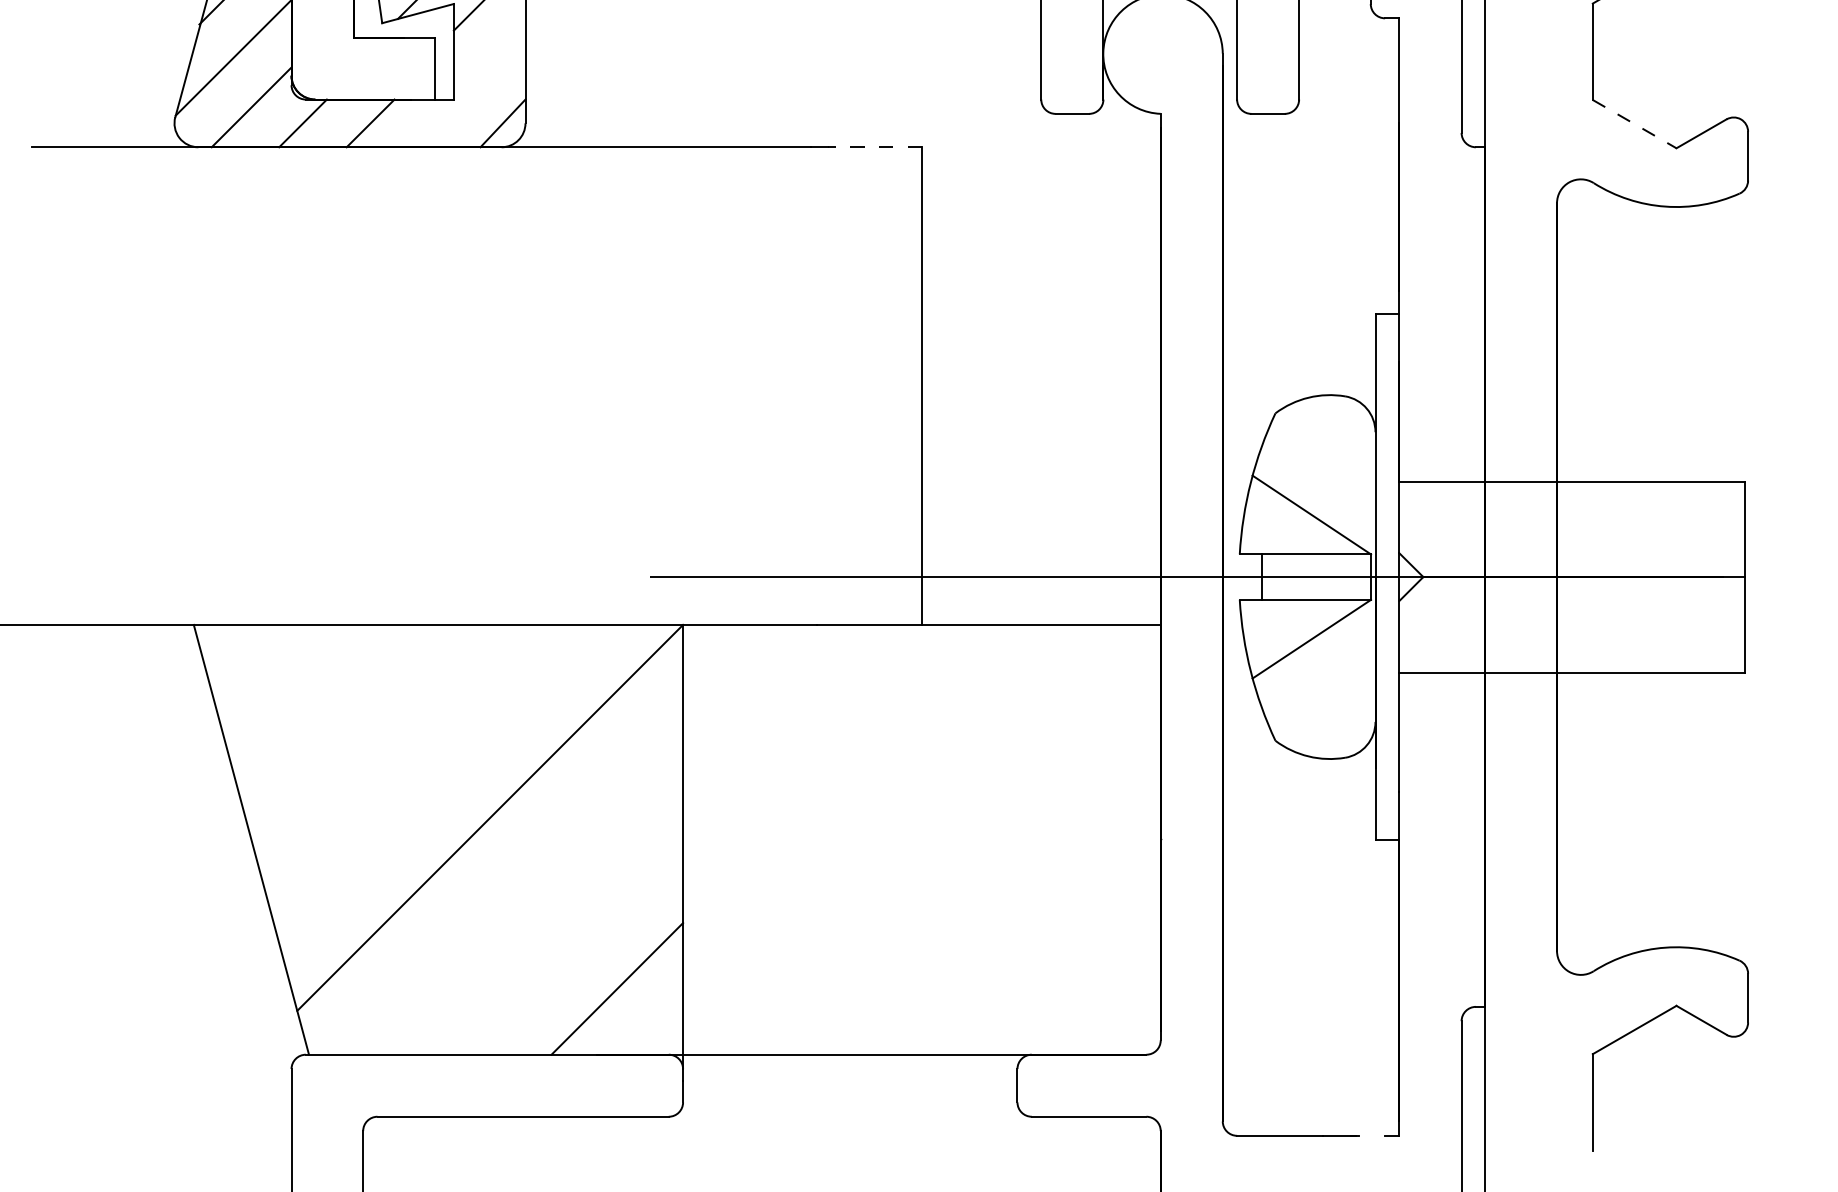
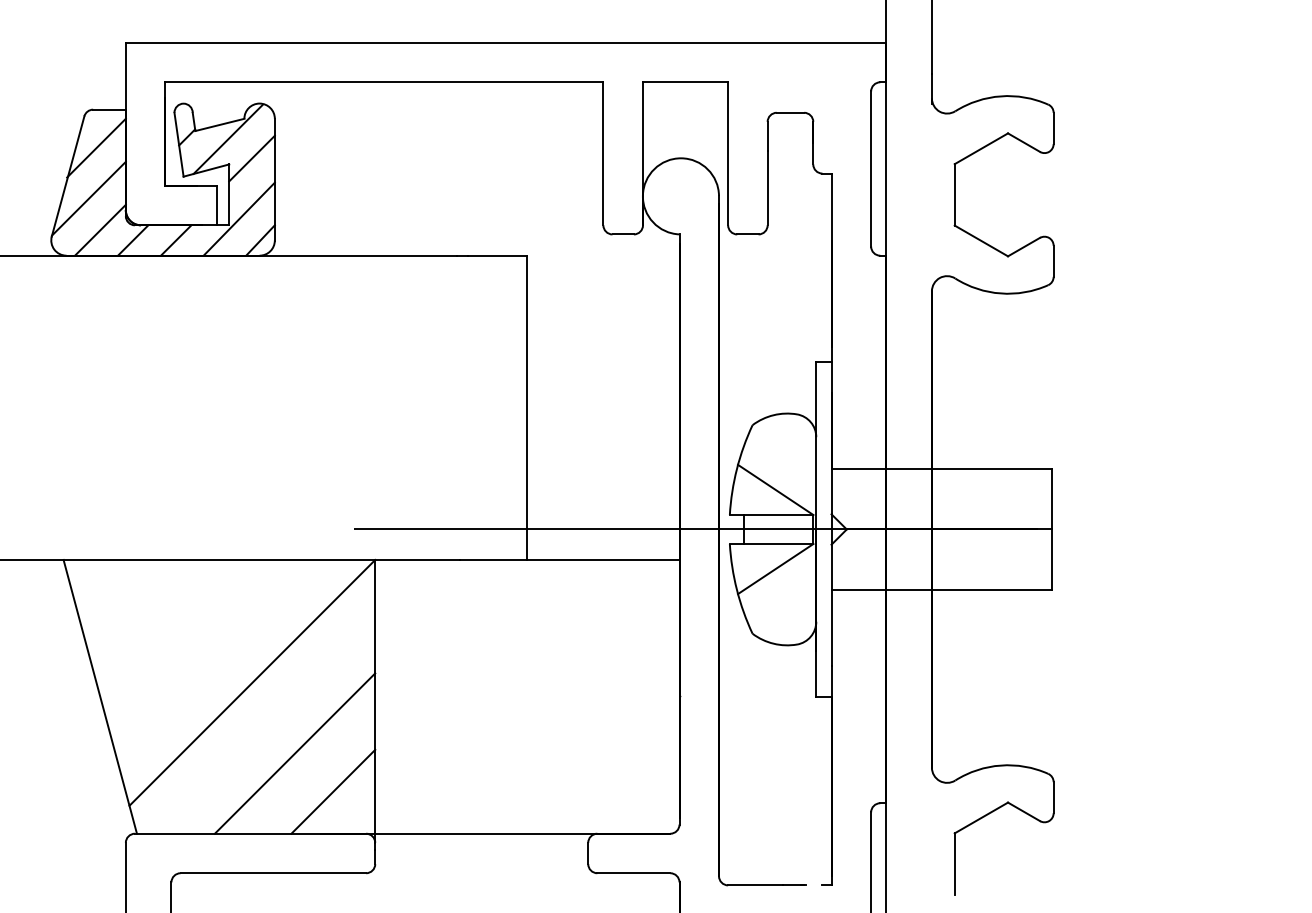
line: (468, 88) -> (238, 218), added
line: (1634, 123) -> (981, 240), dashed -> solid
line: (875, 146) -> (497, 255), dashed -> solid
line: (556, 928) -> (294, 753), added

